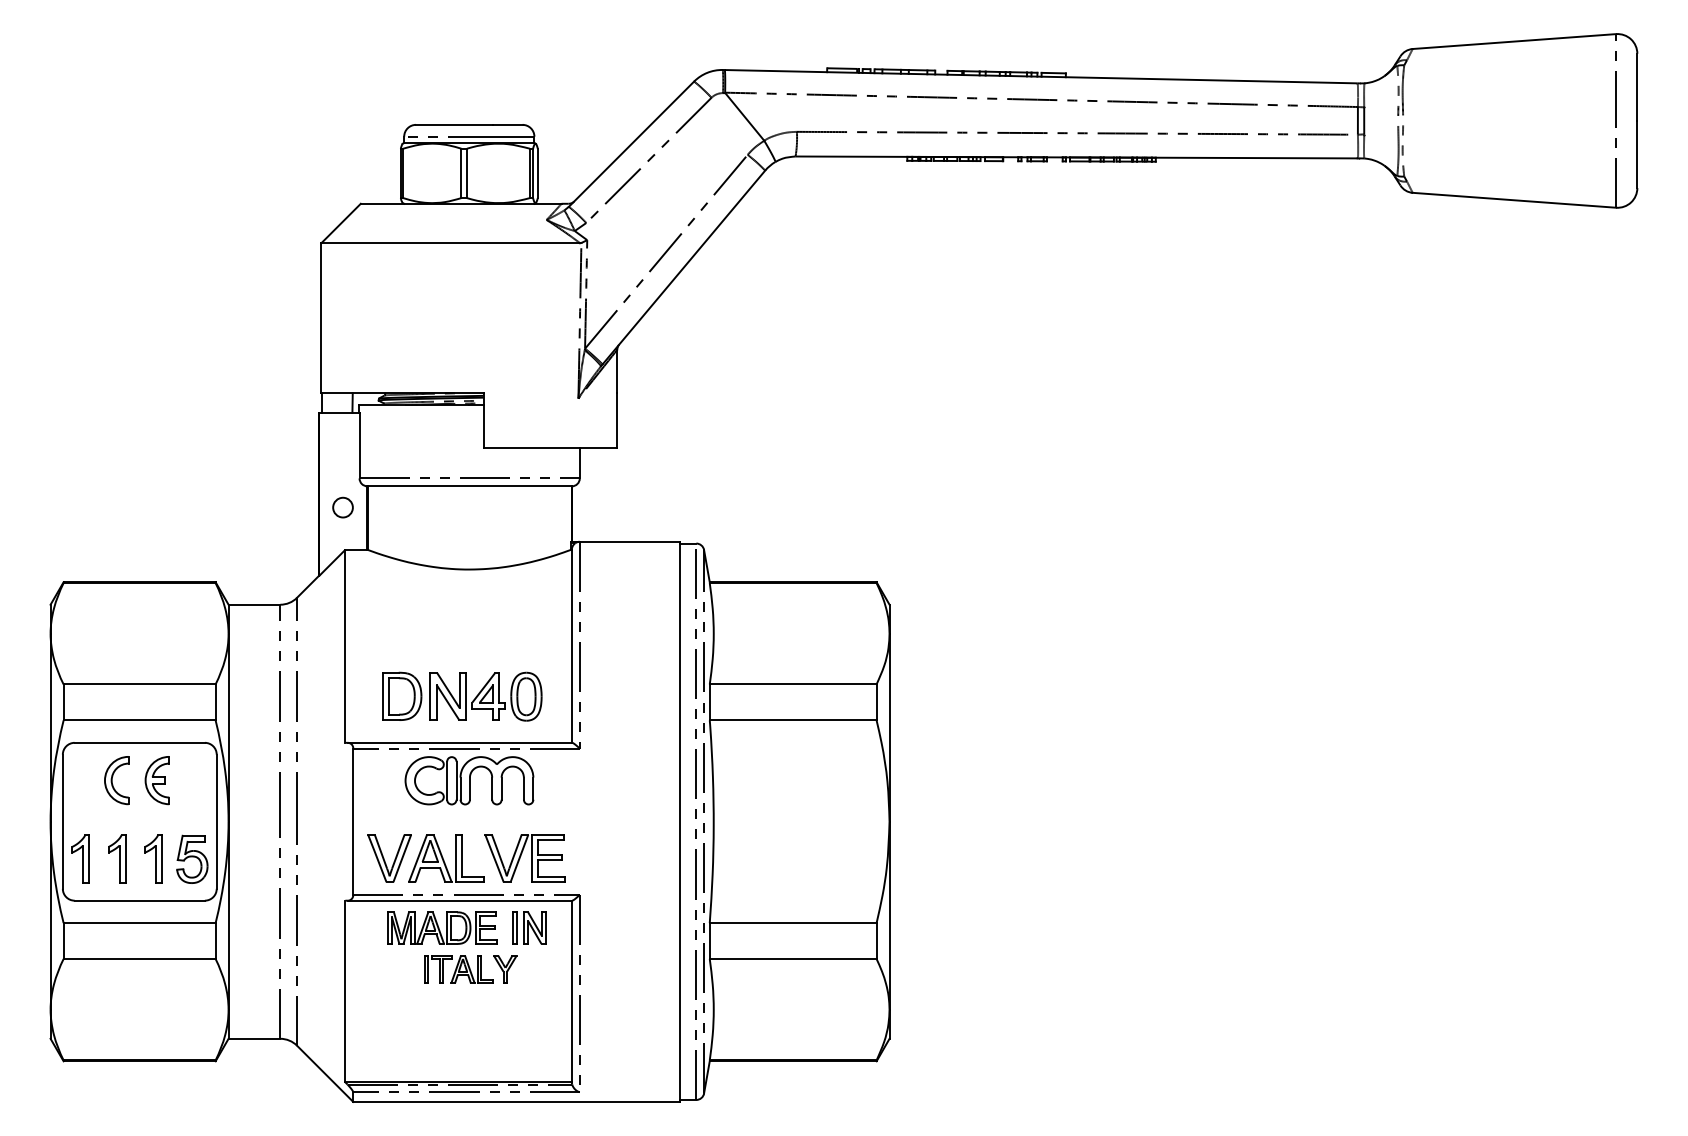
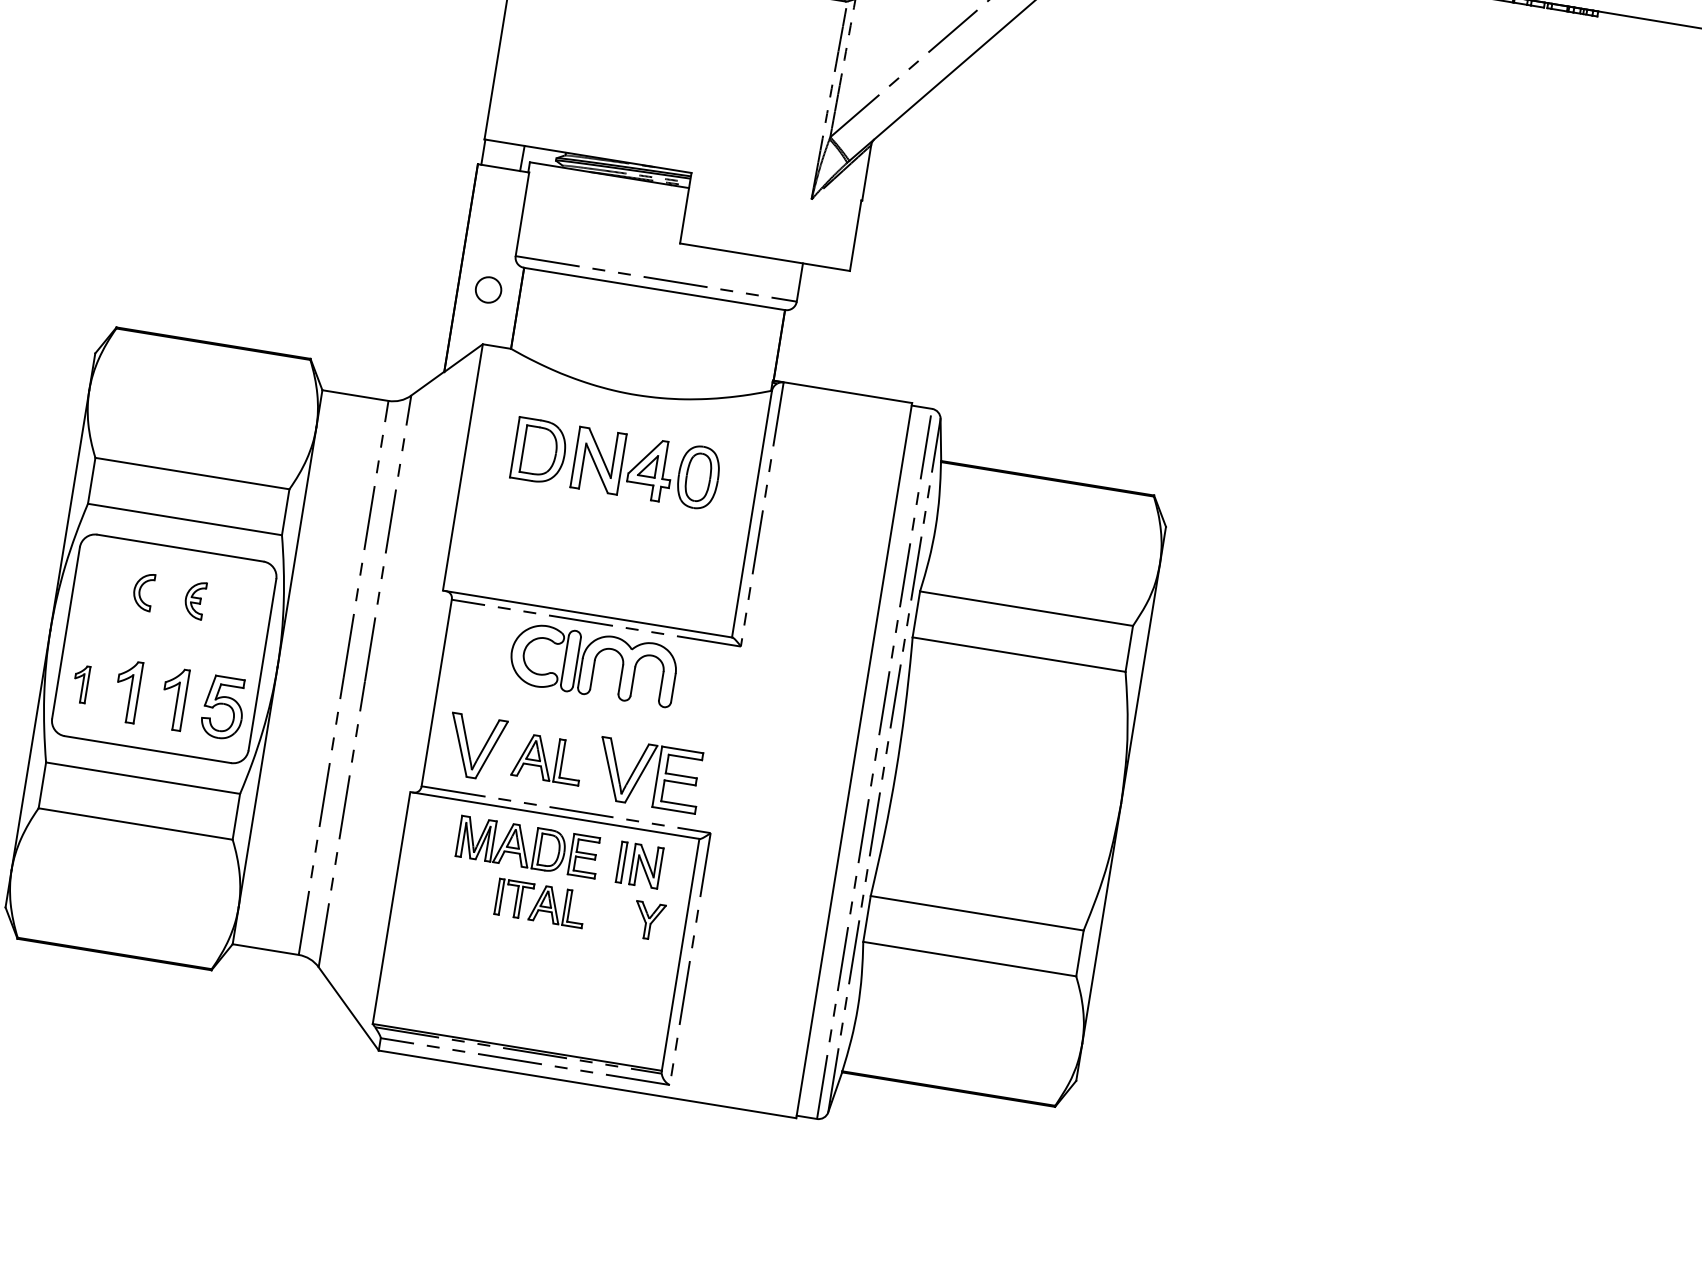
part: (462, 696) -> (616, 463), moved
part: (116, 780) -> (143, 591), size x0.6
part: (156, 780) -> (194, 599), size x0.6
part: (80, 858) -> (80, 683), size x0.6
part: (446, 858) -> (548, 759), size x0.7
part: (505, 969) -> (648, 920), moved

